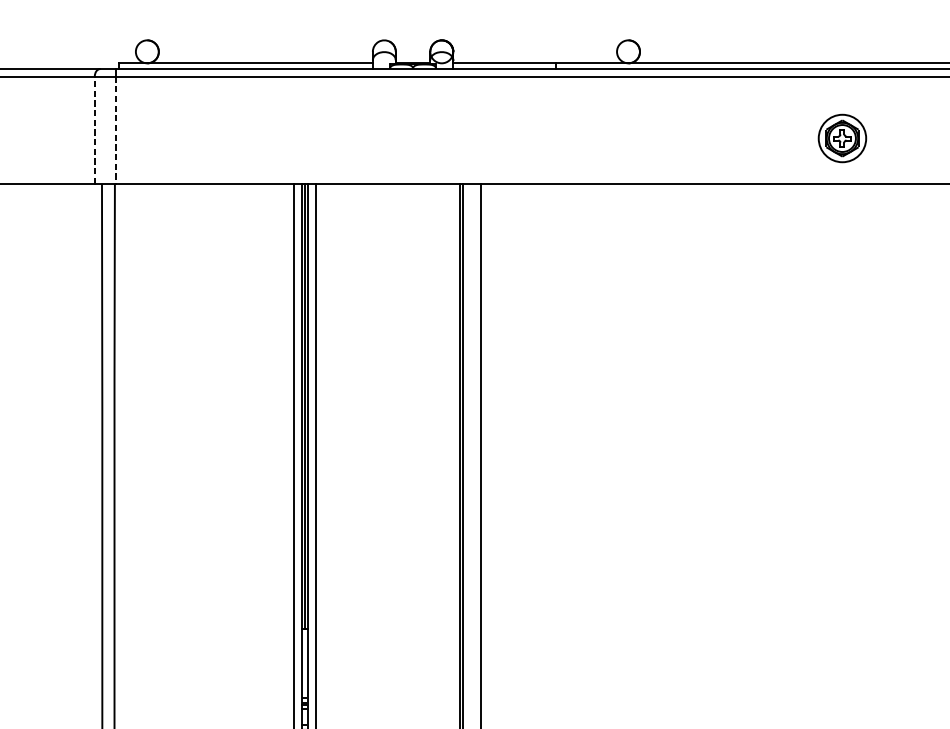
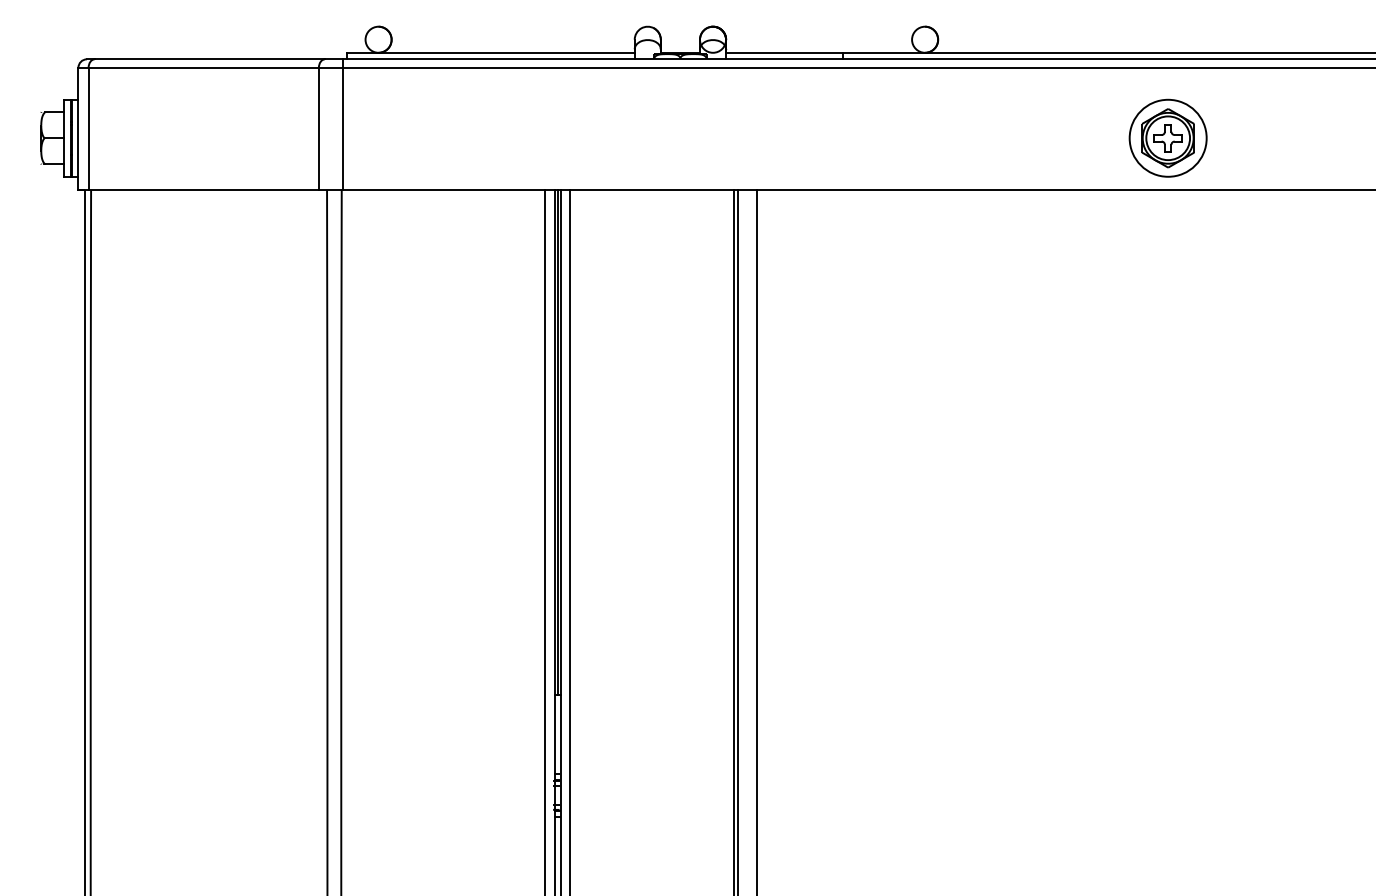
line: (94, 129) -> (318, 128), dashed -> solid
line: (116, 130) -> (343, 129), dashed -> solid
part: (841, 137) -> (1167, 137), size x1.43

